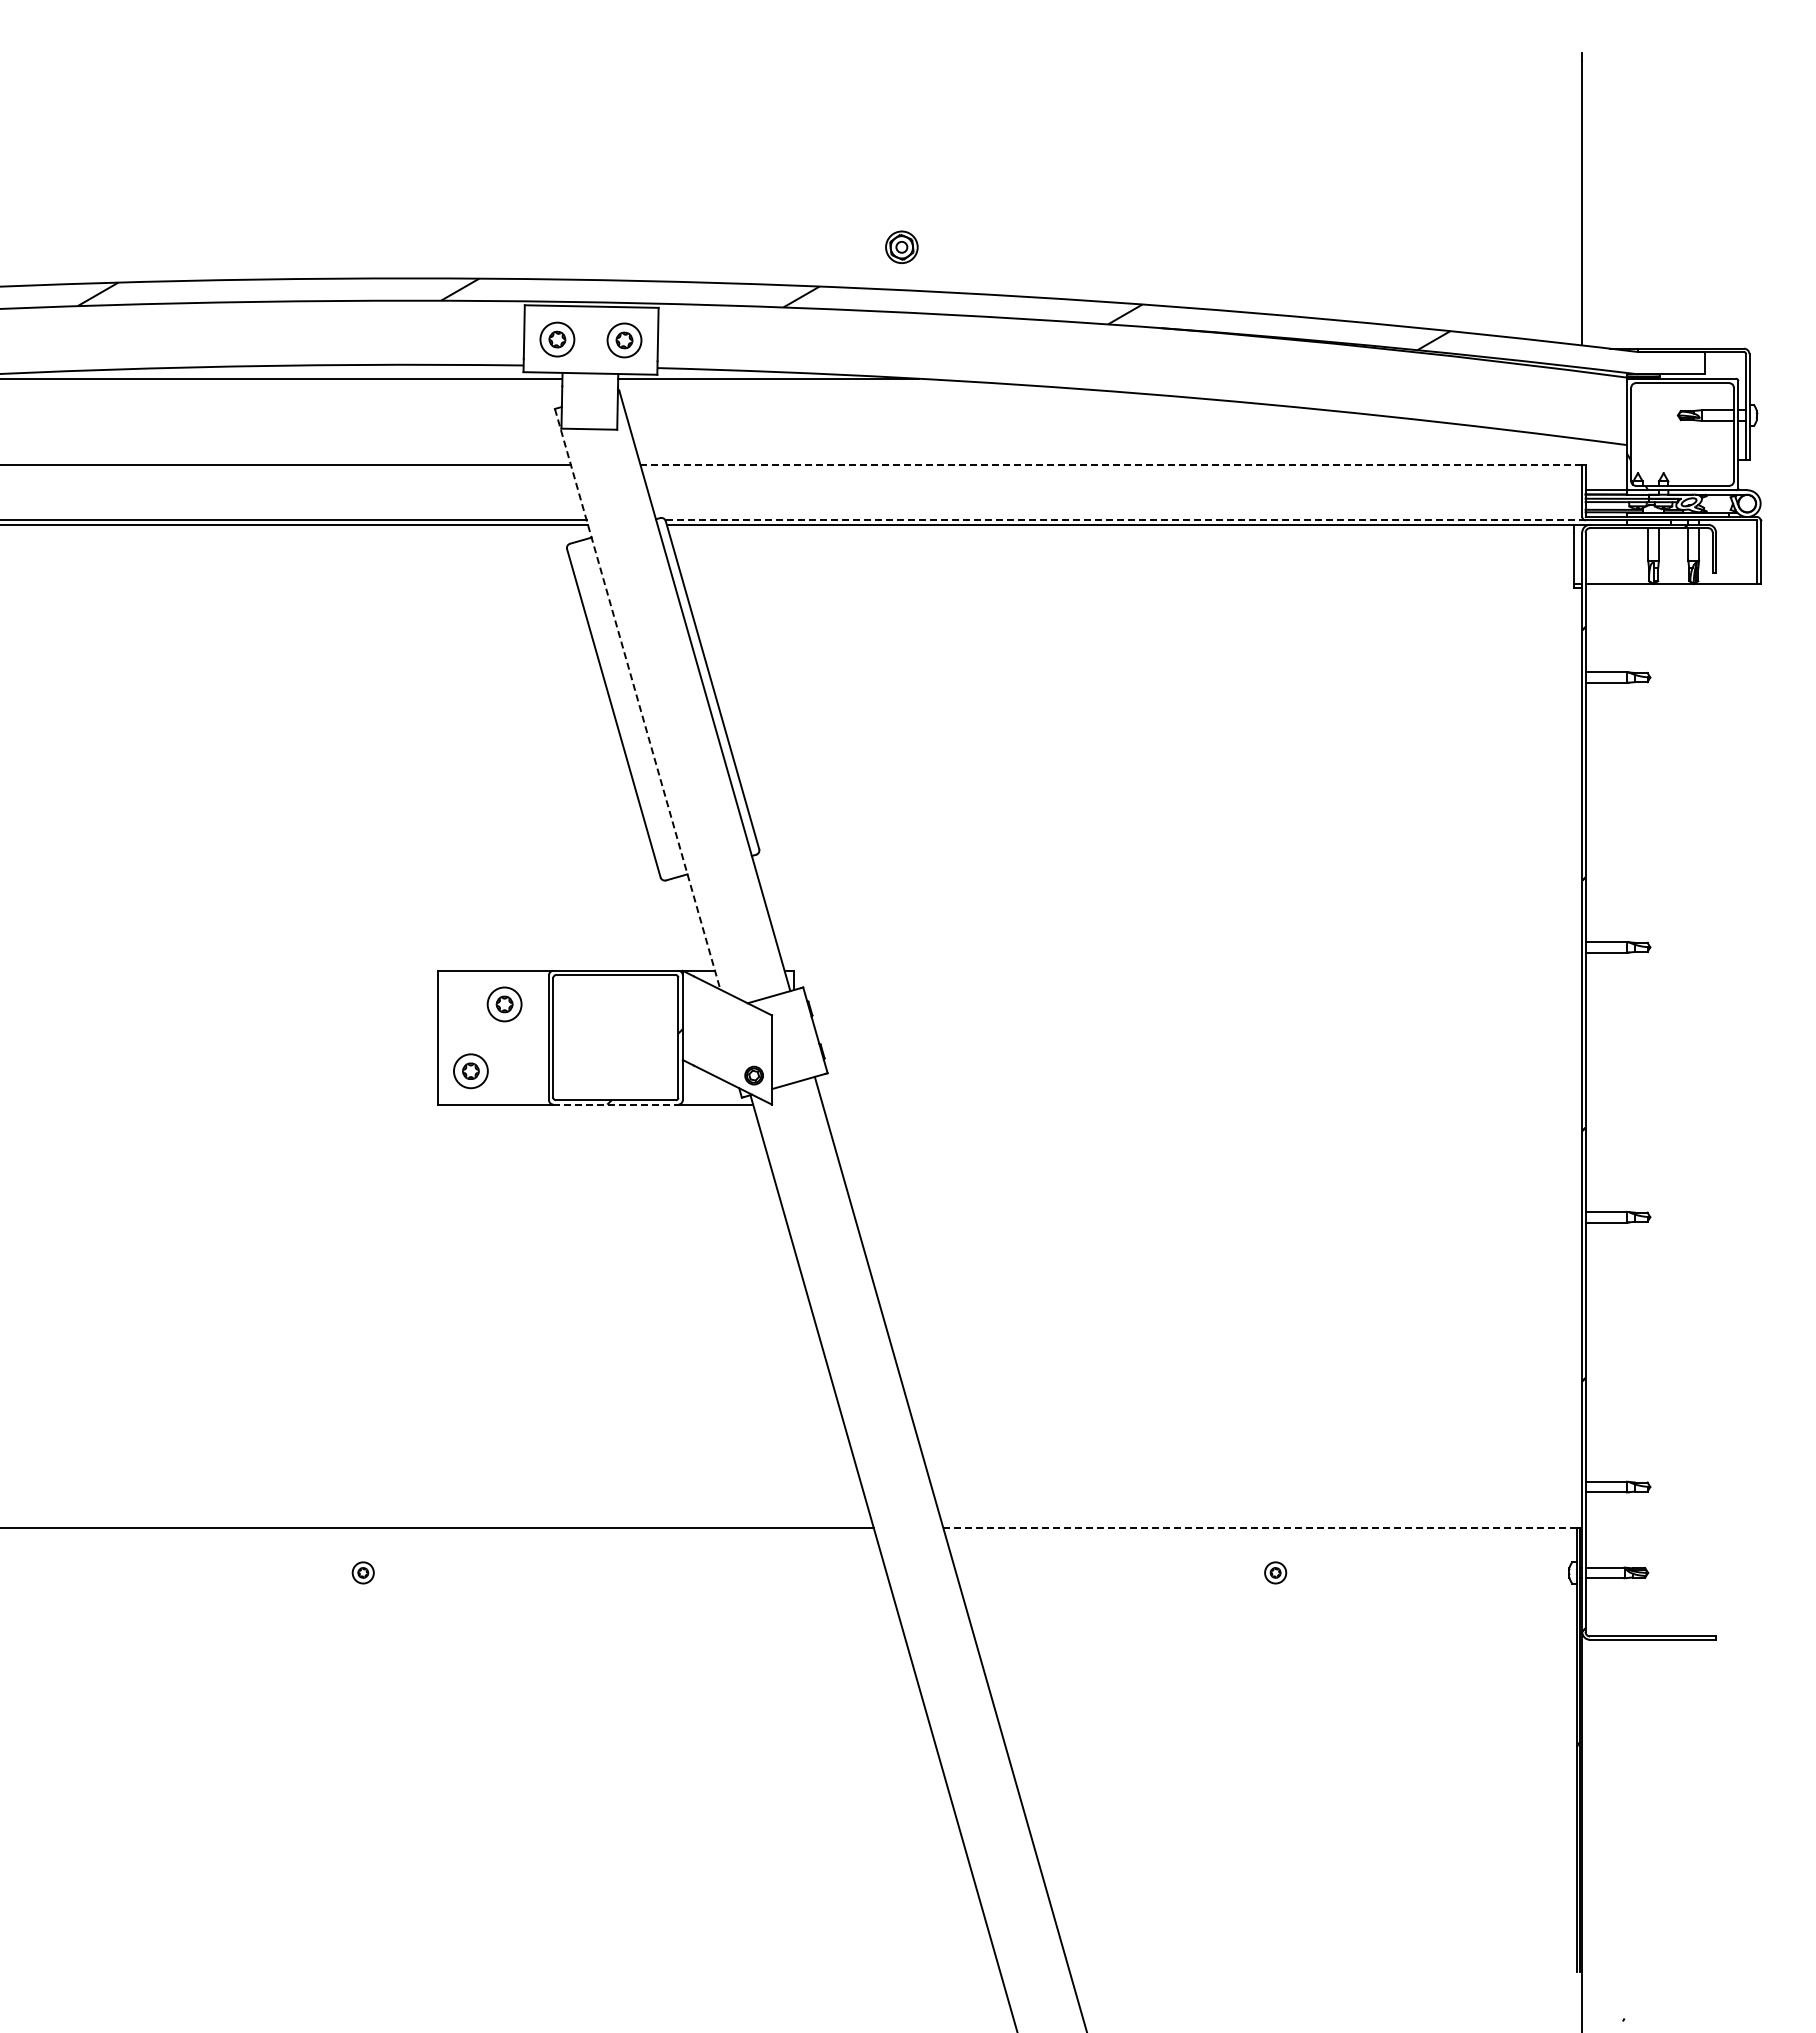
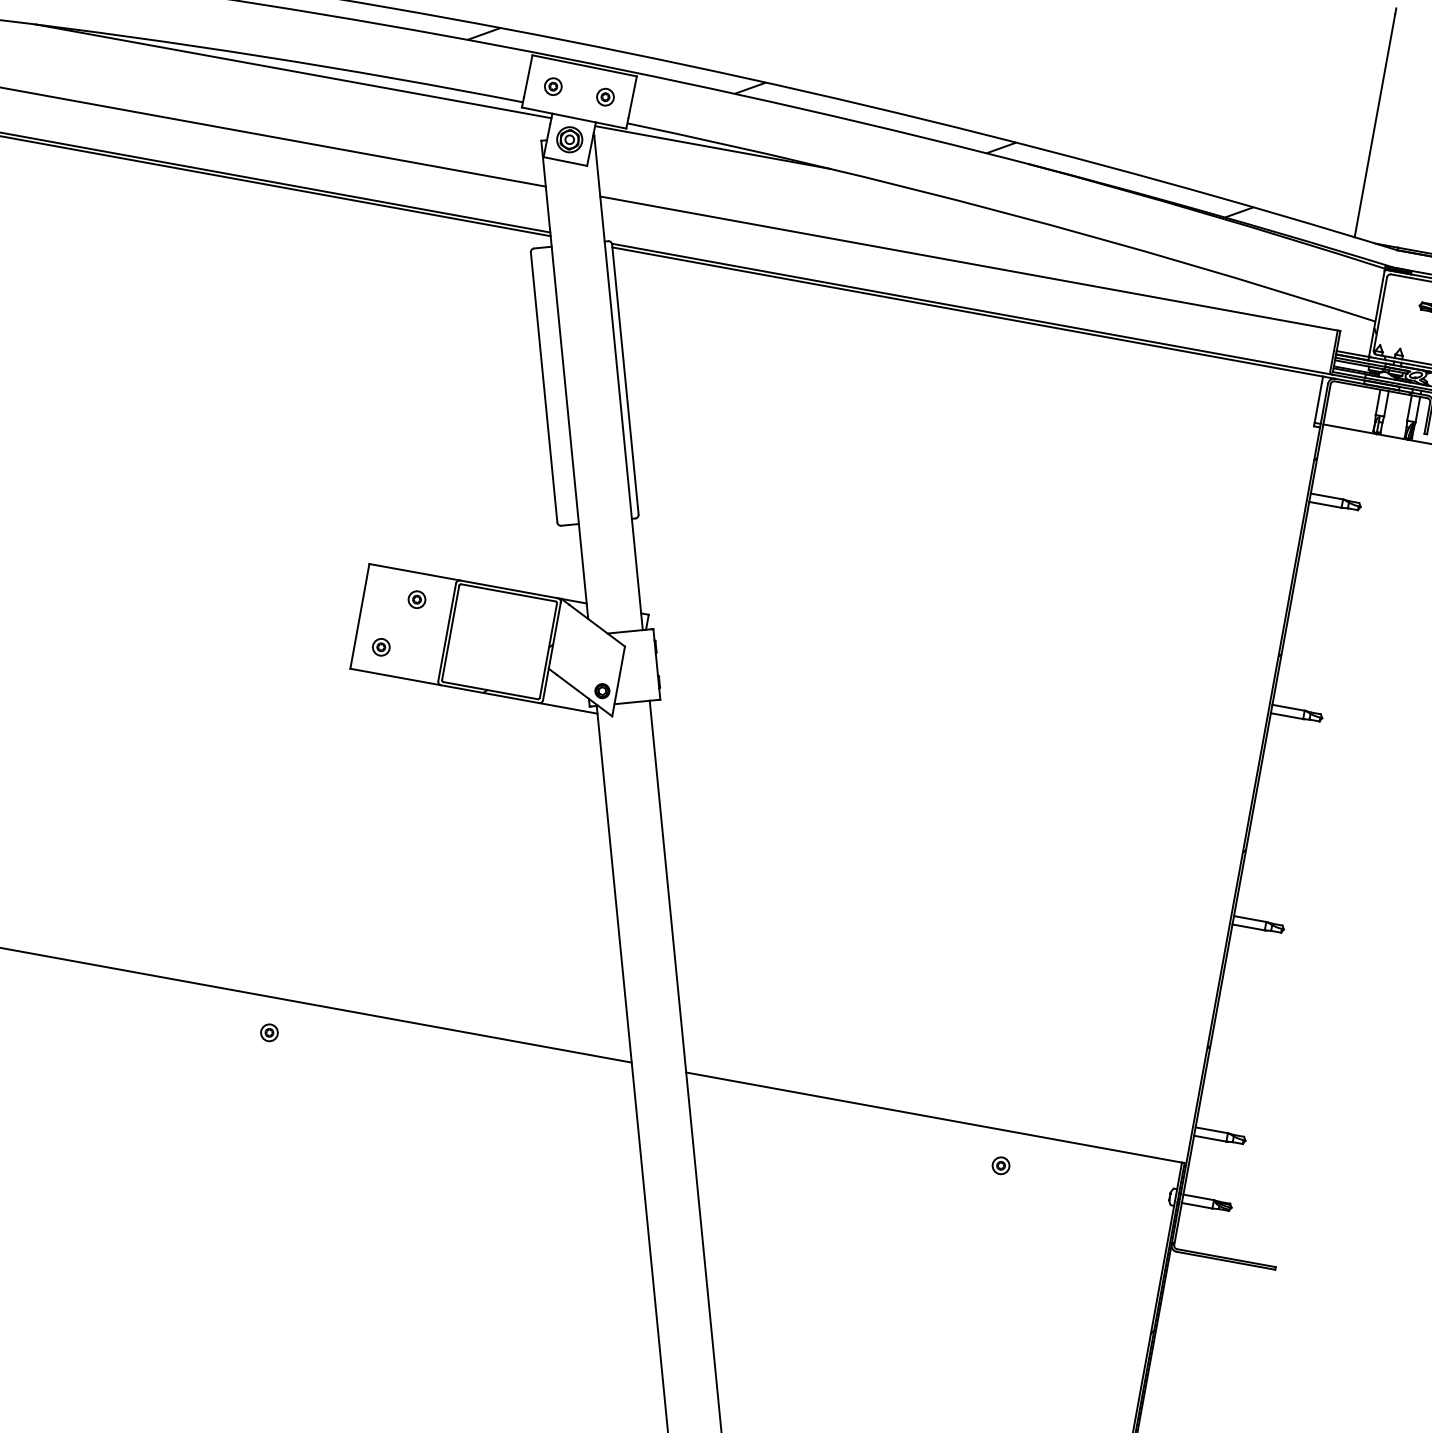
part: (901, 246) -> (569, 139), moved
part: (557, 338) -> (553, 85), size x0.62
part: (624, 340) -> (605, 97), size x0.62
line: (1111, 464) -> (969, 263), dashed -> solid
line: (1125, 520) -> (972, 309), dashed -> solid
line: (637, 699) -> (564, 380), dashed -> solid
part: (503, 1003) -> (416, 598), size x0.62
part: (470, 1070) -> (381, 646), size x0.62
line: (616, 1104) -> (490, 694), dashed -> solid
line: (1260, 1528) -> (934, 1117), dashed -> solid
part: (362, 1572) -> (268, 1032), moved
part: (1275, 1572) -> (1001, 1165), moved

